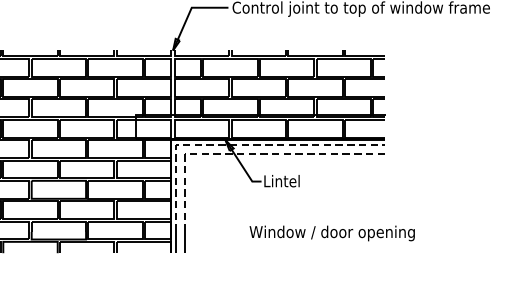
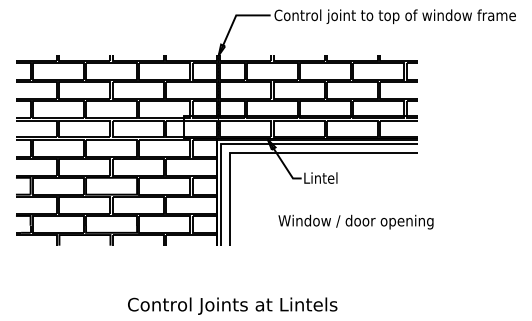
line: (236, 145) -> (278, 144), dashed -> solid
line: (246, 153) -> (287, 152), dashed -> solid
text: (331, 232) -> (355, 221), moved

